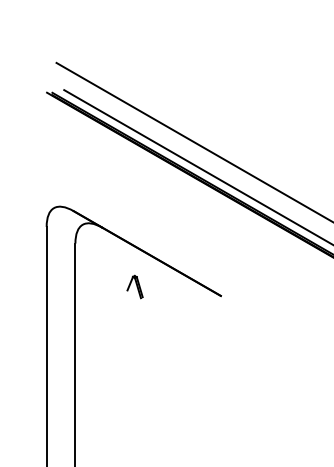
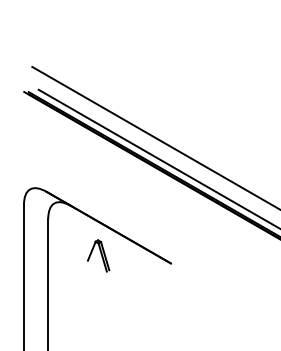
part: (134, 286) -> (98, 255), size x1.67

